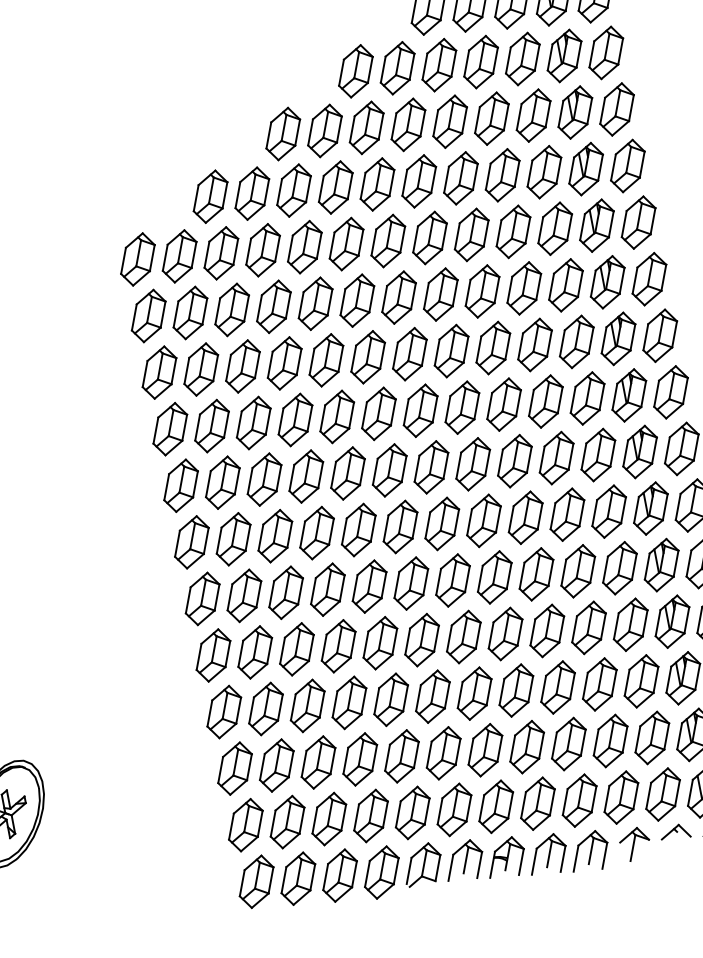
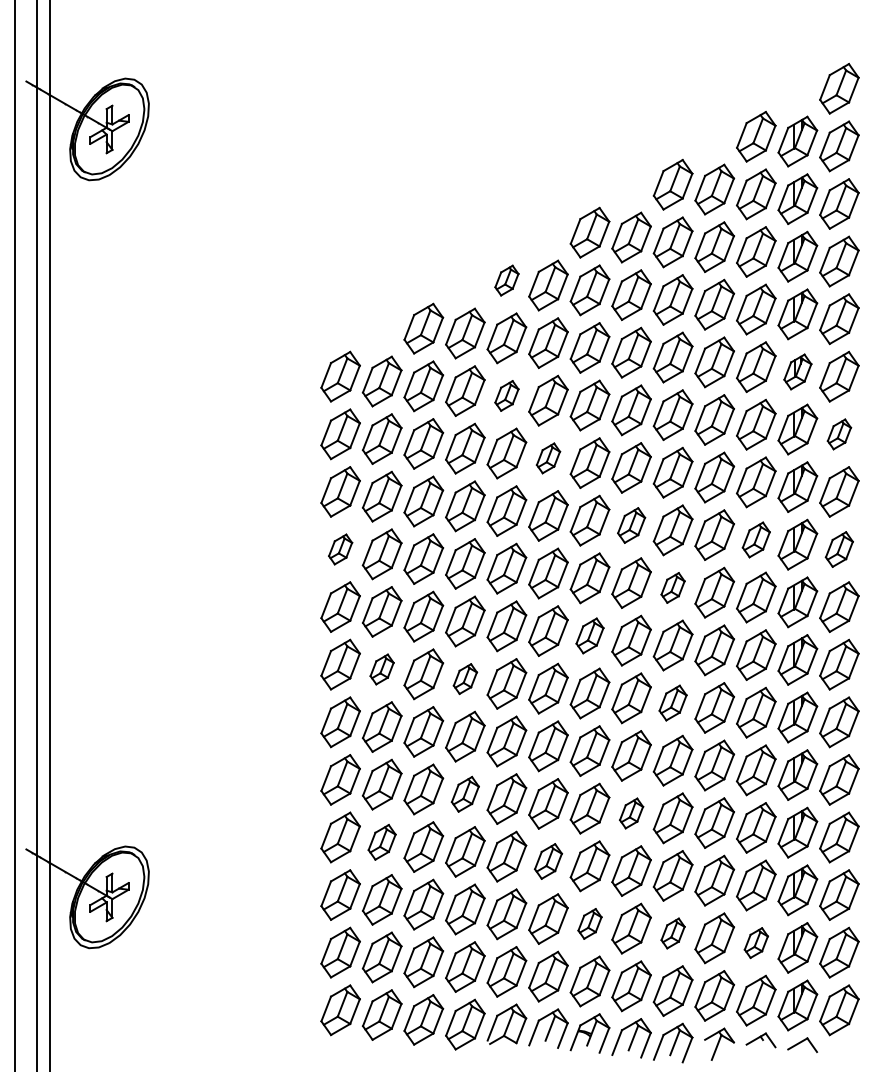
part: (282, 133) -> (506, 280), size x0.6
part: (585, 168) -> (797, 371), size x0.7
part: (638, 222) -> (839, 434), size x0.6
part: (304, 246) -> (506, 395), size x0.6
part: (357, 300) -> (548, 458), size x0.6
part: (660, 335) -> (839, 549), size x0.7
part: (576, 341) -> (756, 539), size x0.7
part: (451, 351) -> (631, 525), size x0.7
part: (503, 404) -> (672, 587), size x0.6
part: (170, 429) -> (340, 549), size x0.6
part: (430, 467) -> (589, 635), size x0.7
part: (524, 517) -> (672, 702), size x0.7
part: (317, 532) -> (465, 678), size x0.6
part: (232, 539) -> (381, 669), size x0.6
part: (505, 634) -> (631, 813), size x0.6
part: (338, 646) -> (465, 794), size x0.7
part: (432, 696) -> (548, 861), size x0.7
part: (265, 709) -> (381, 842), size x0.7
part: (652, 737) -> (756, 942), size x0.6
part: (568, 744) -> (672, 933), size x0.6
part: (484, 749) -> (589, 923), size x0.6

